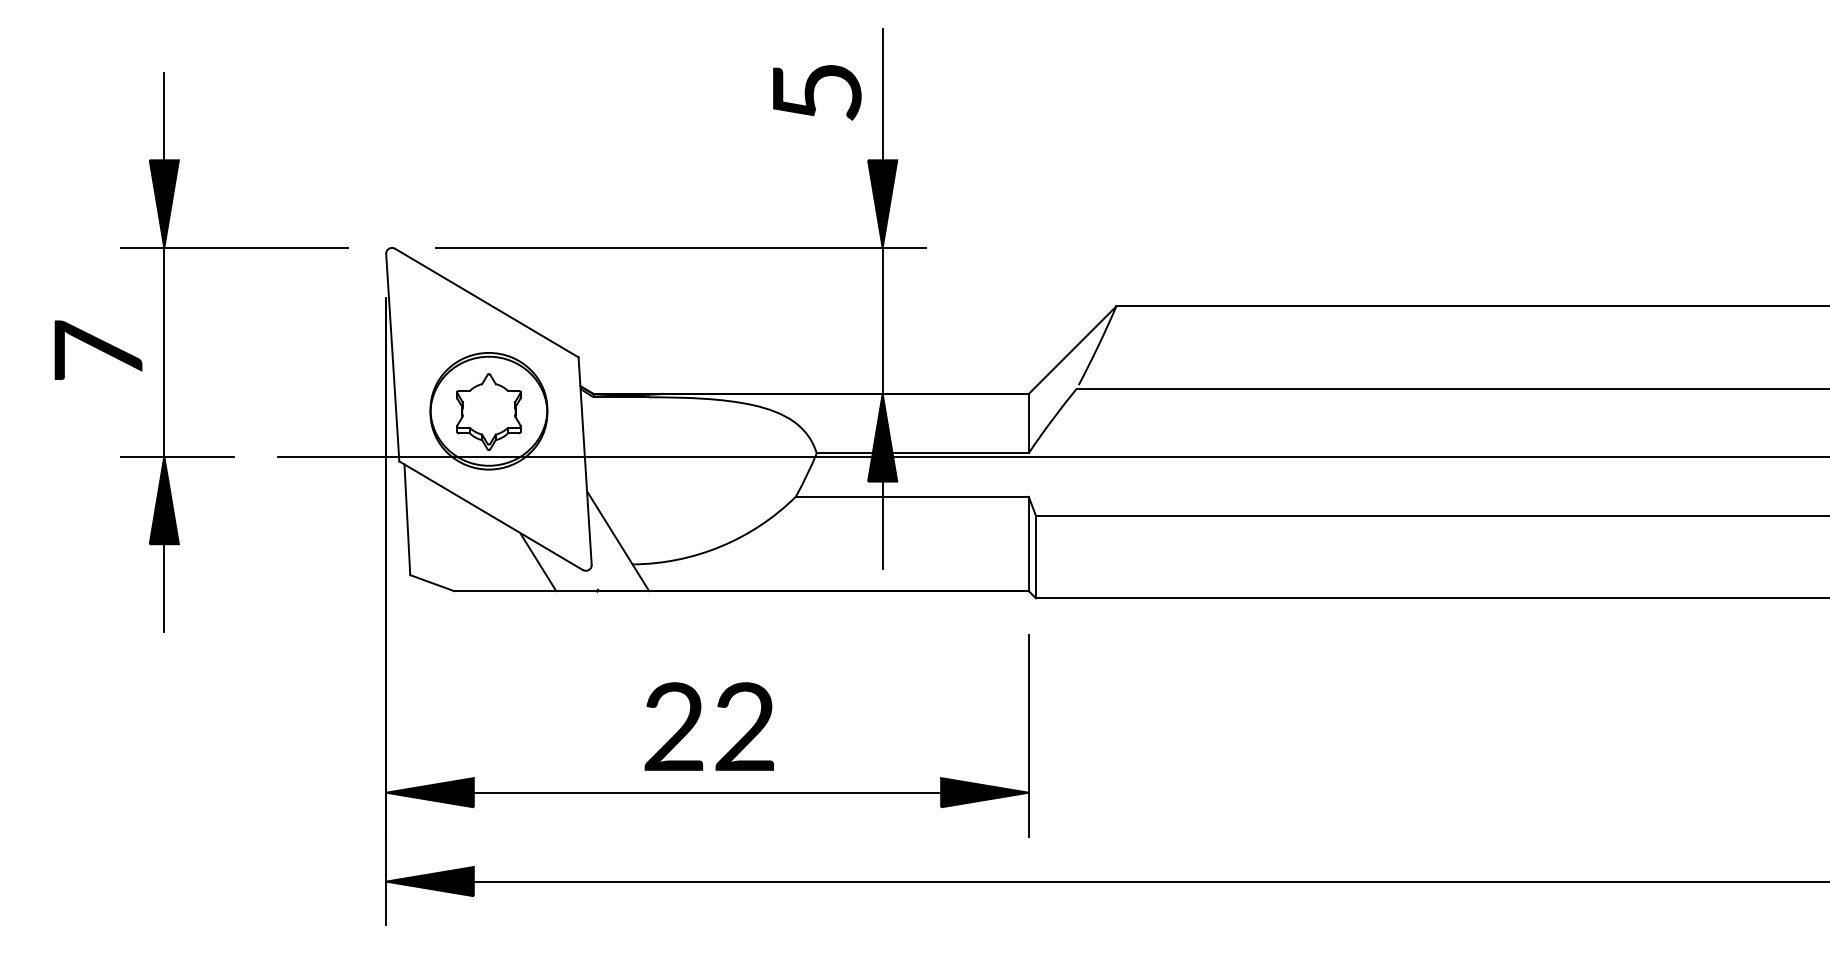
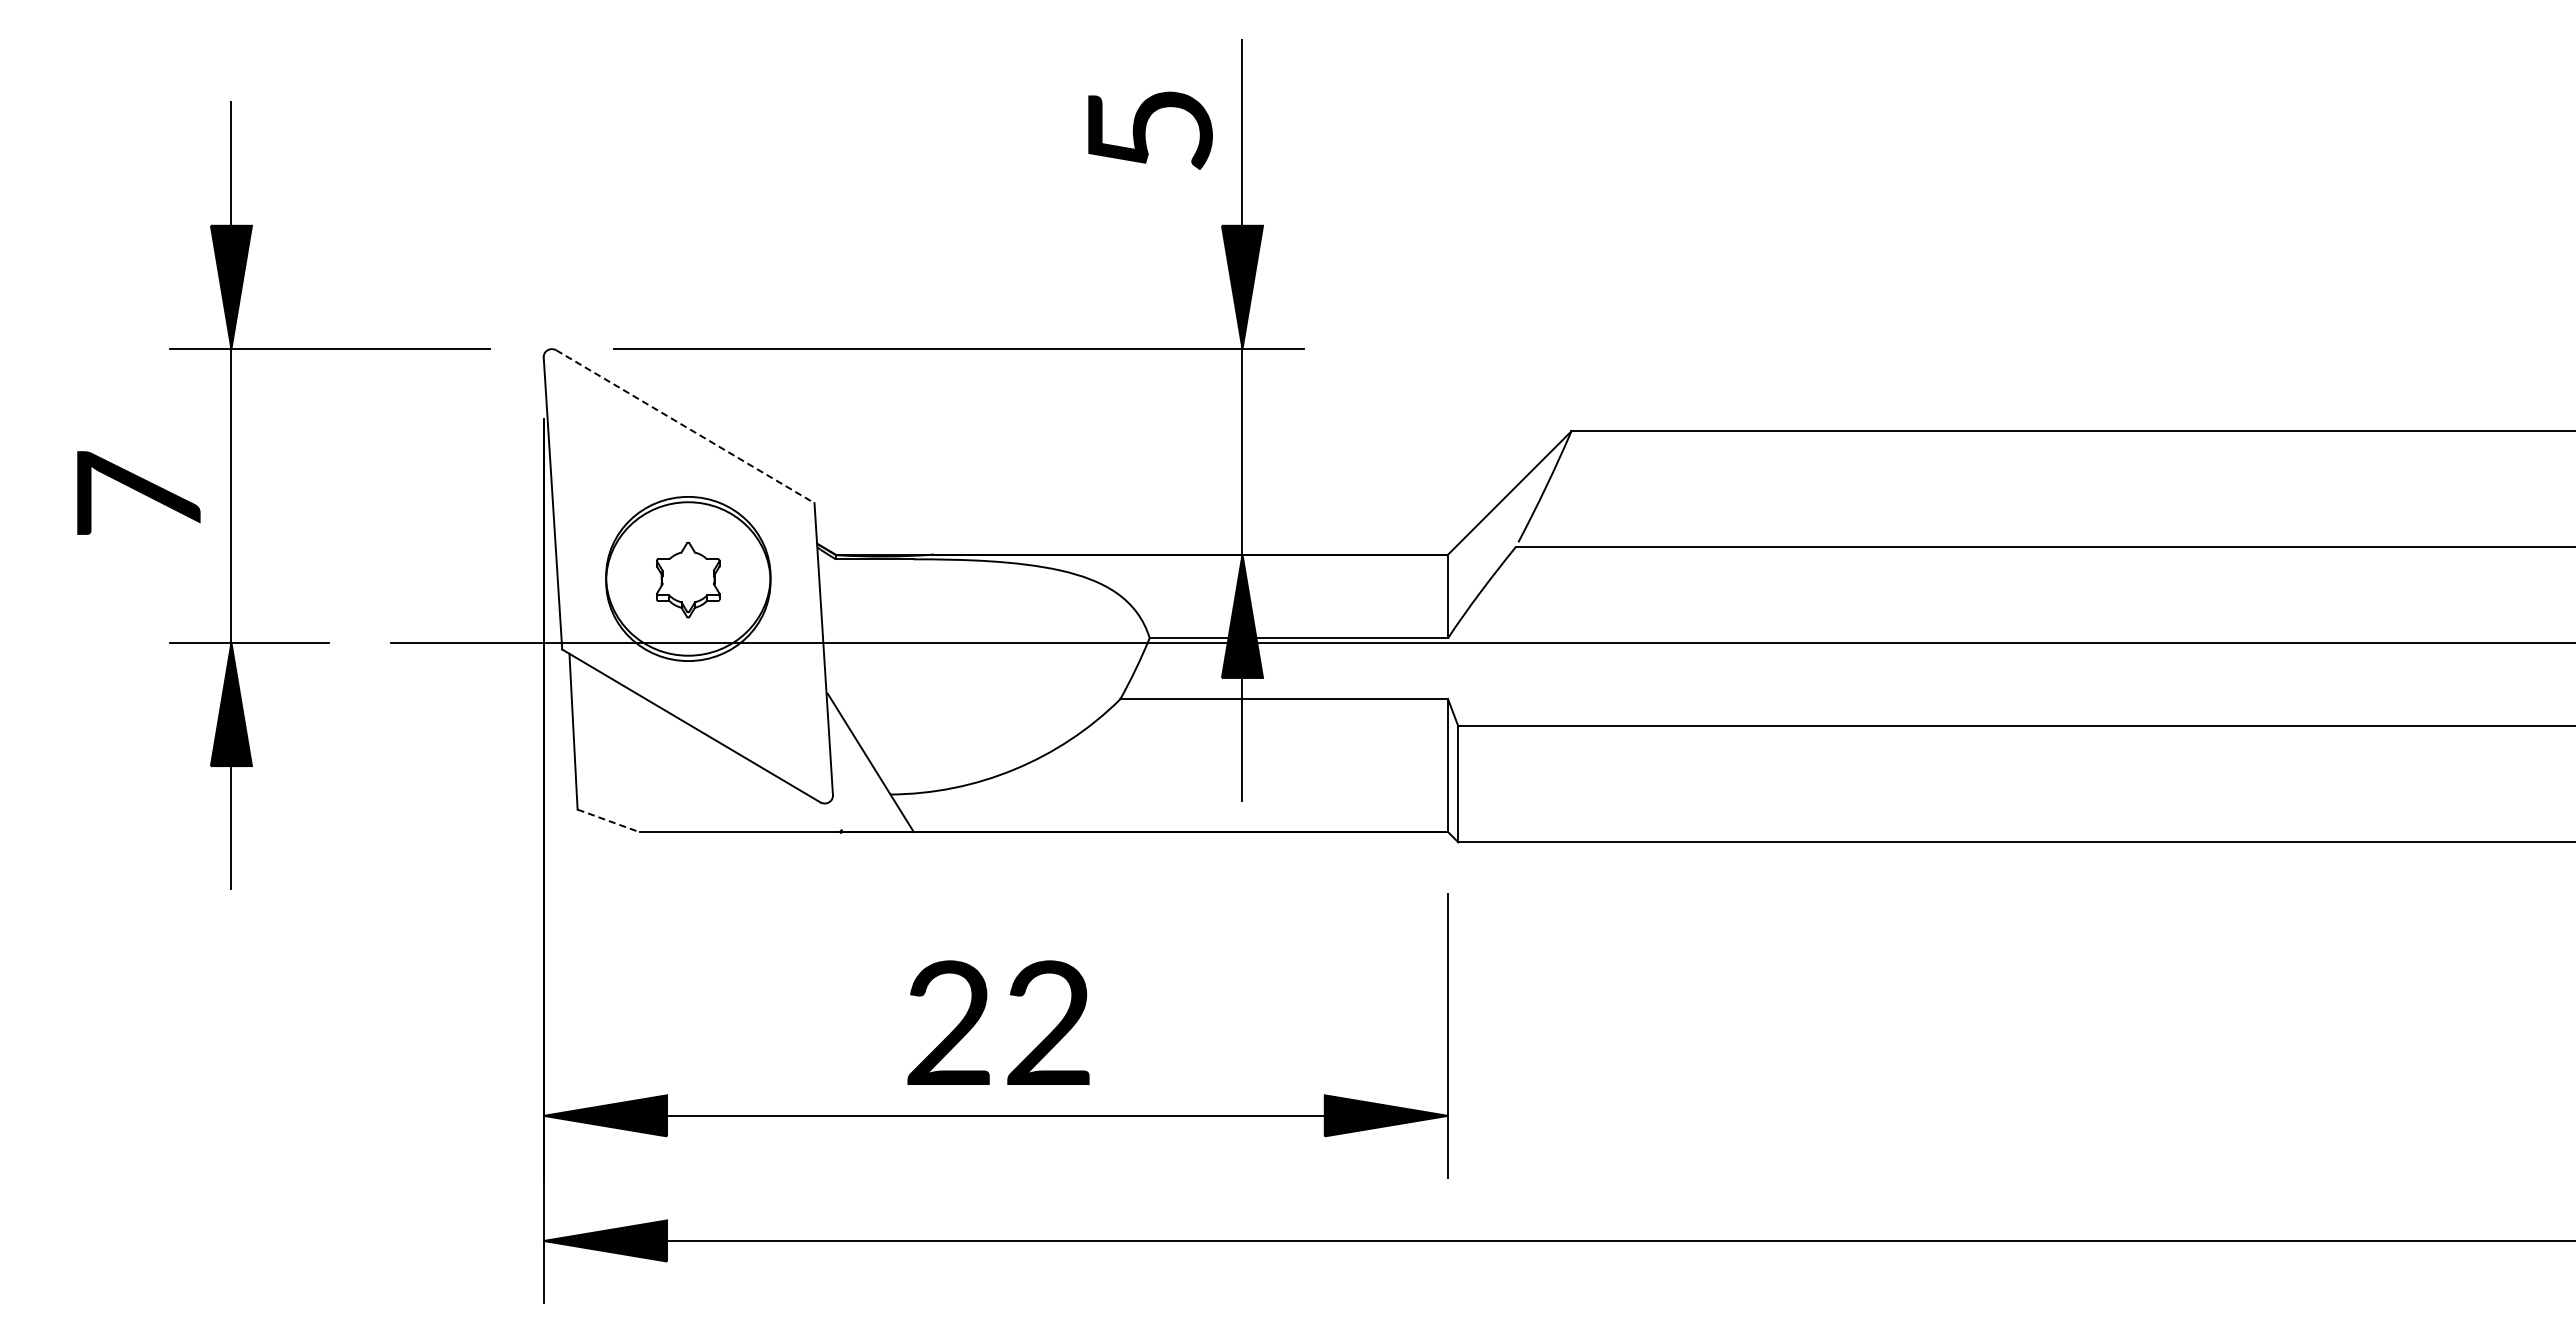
line: (486, 302) -> (685, 426), solid -> dashed
part: (488, 411) -> (687, 579), size x0.7
line: (538, 562) -> (758, 792), removed
line: (432, 582) -> (608, 820), solid -> dashed

